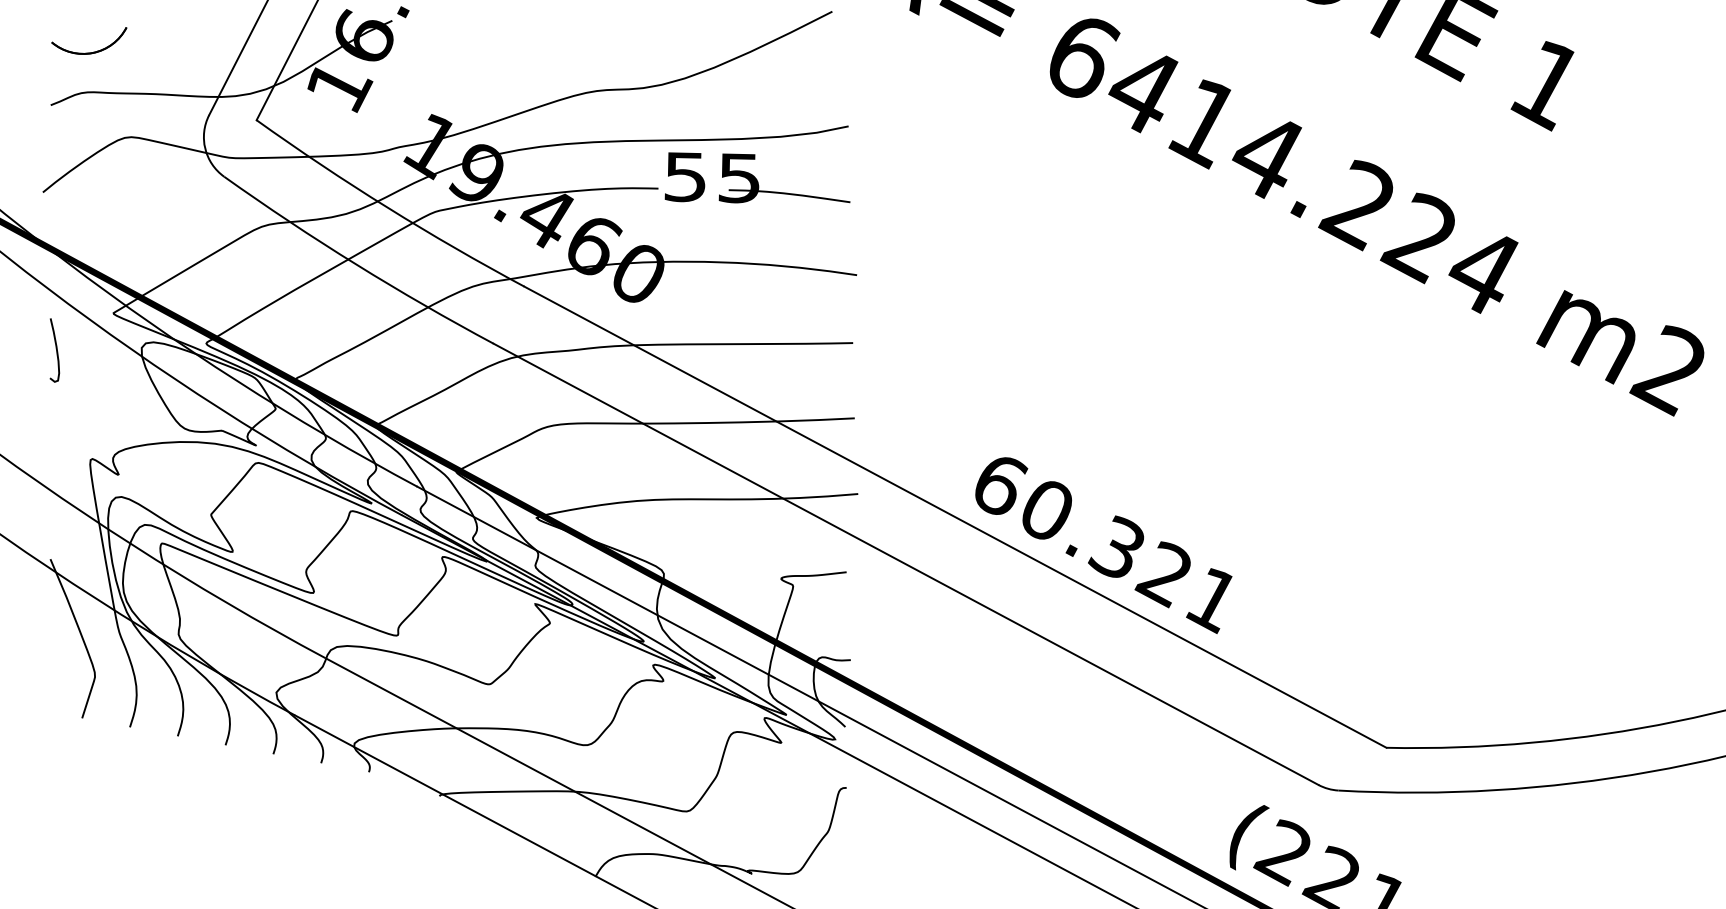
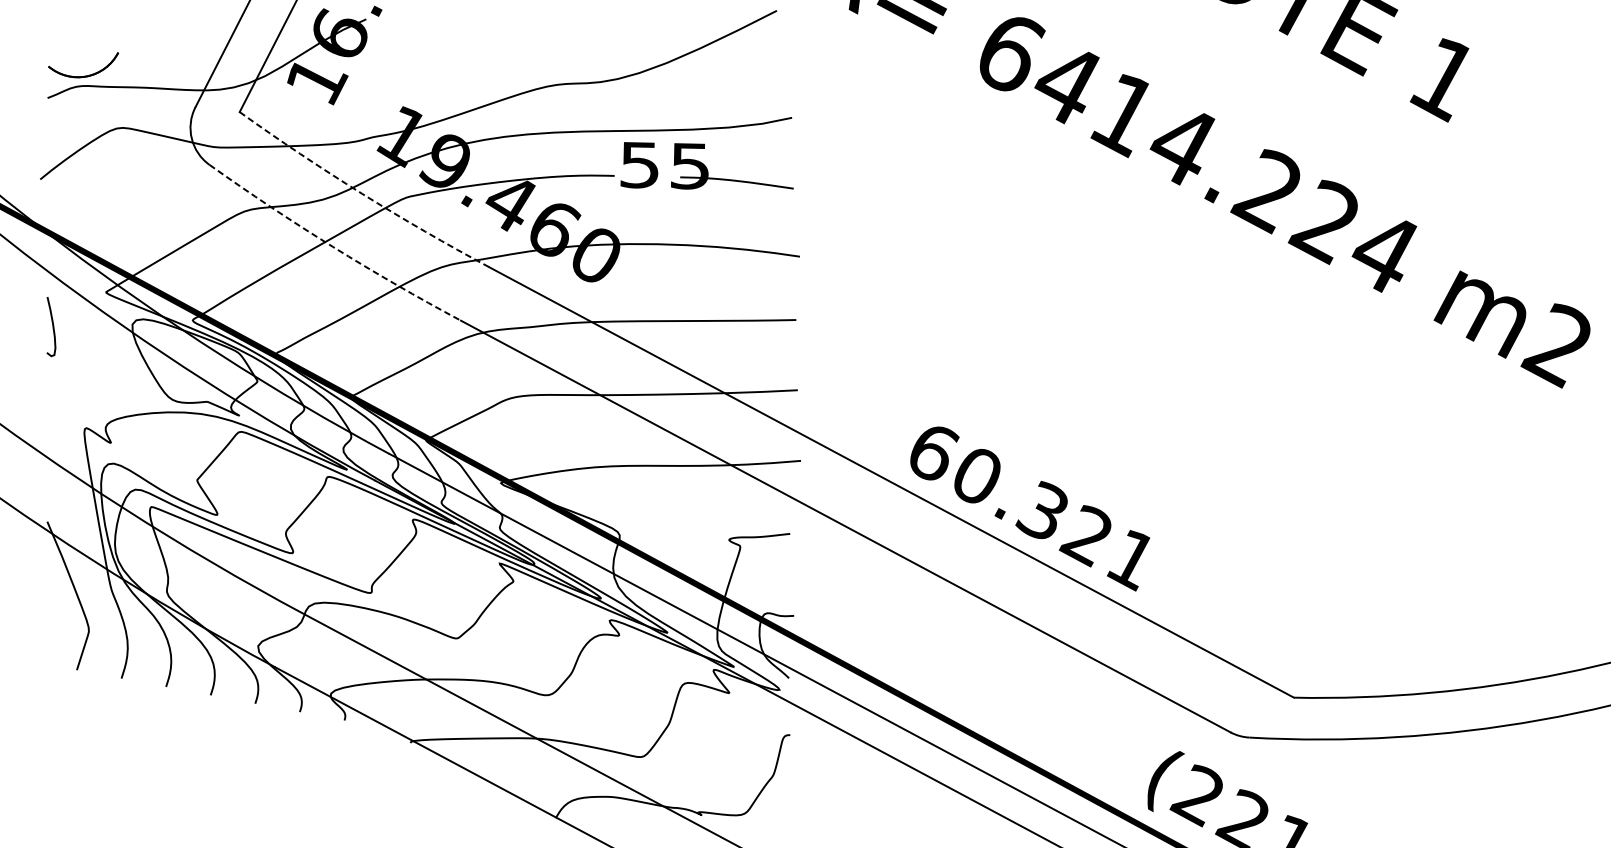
part: (93, 51) -> (87, 75), moved
arc: (387, 207) -> (361, 193), solid -> dashed
arc: (356, 264) -> (332, 246), solid -> dashed

